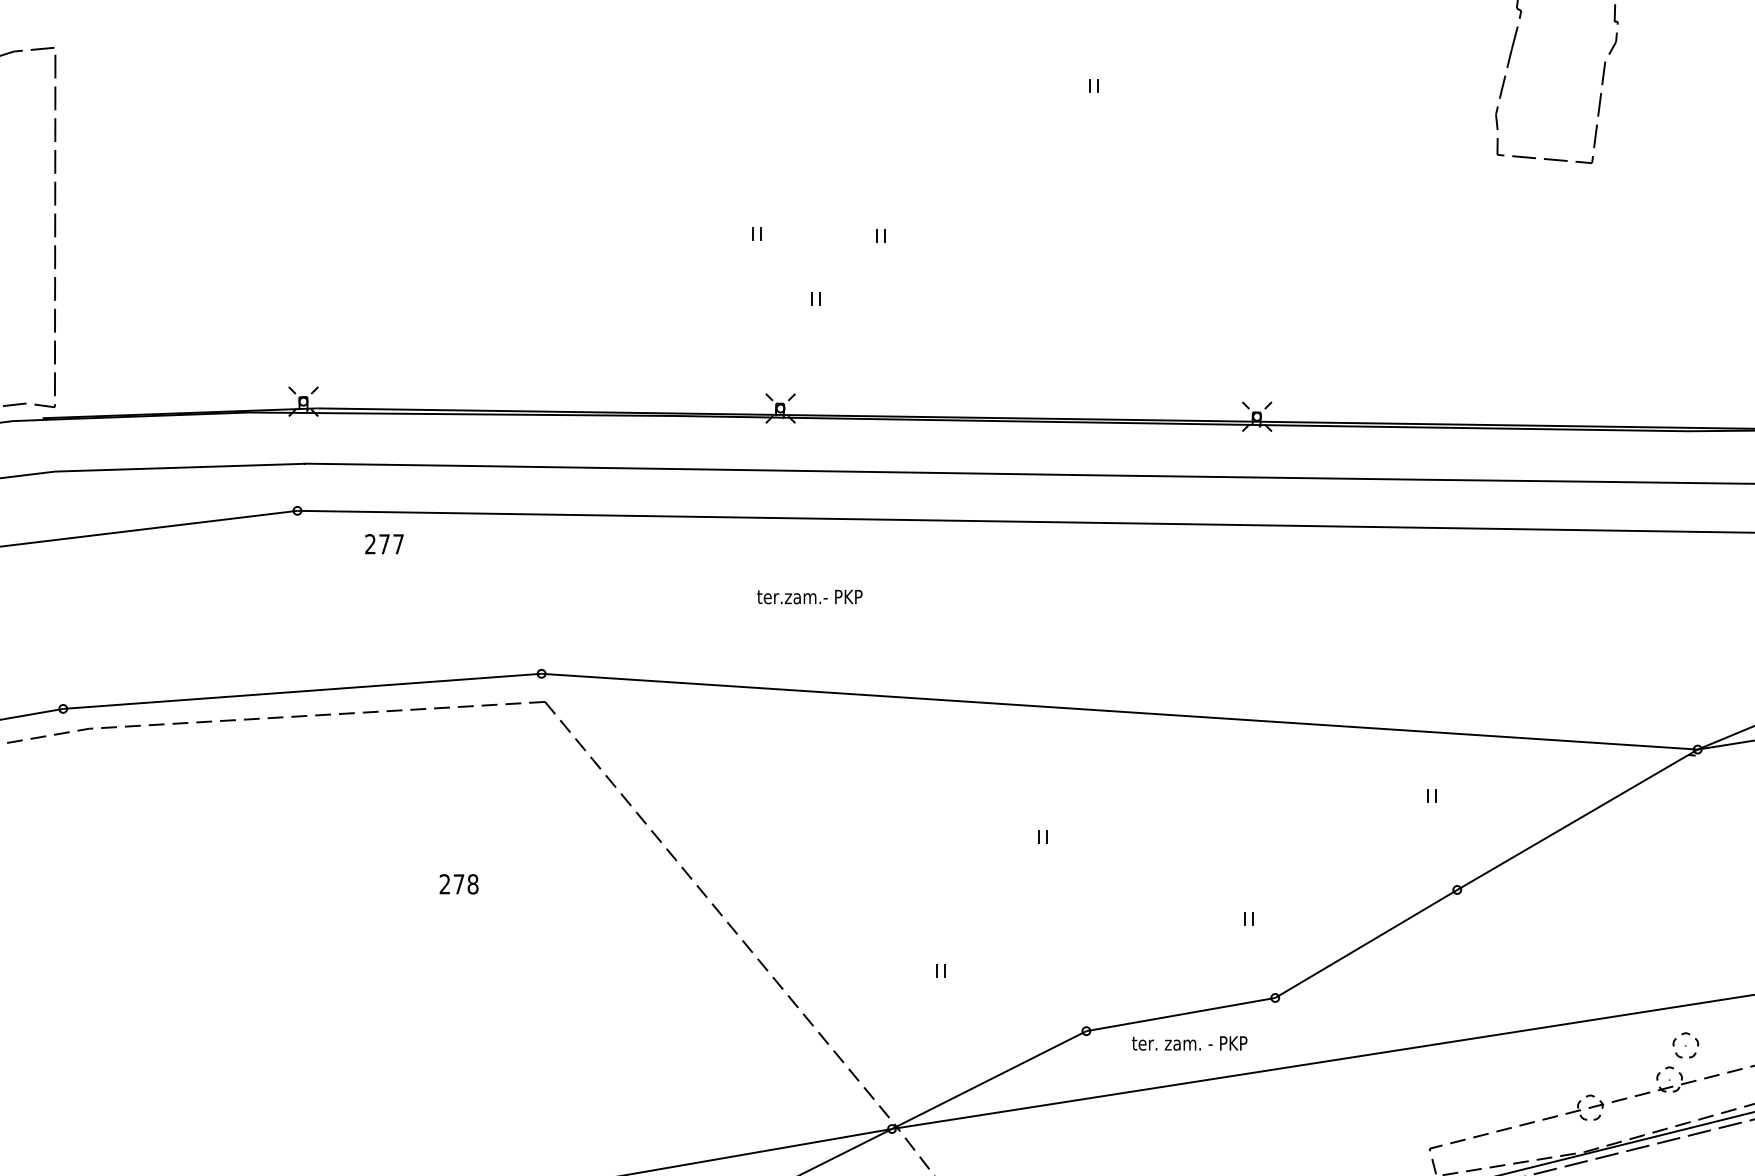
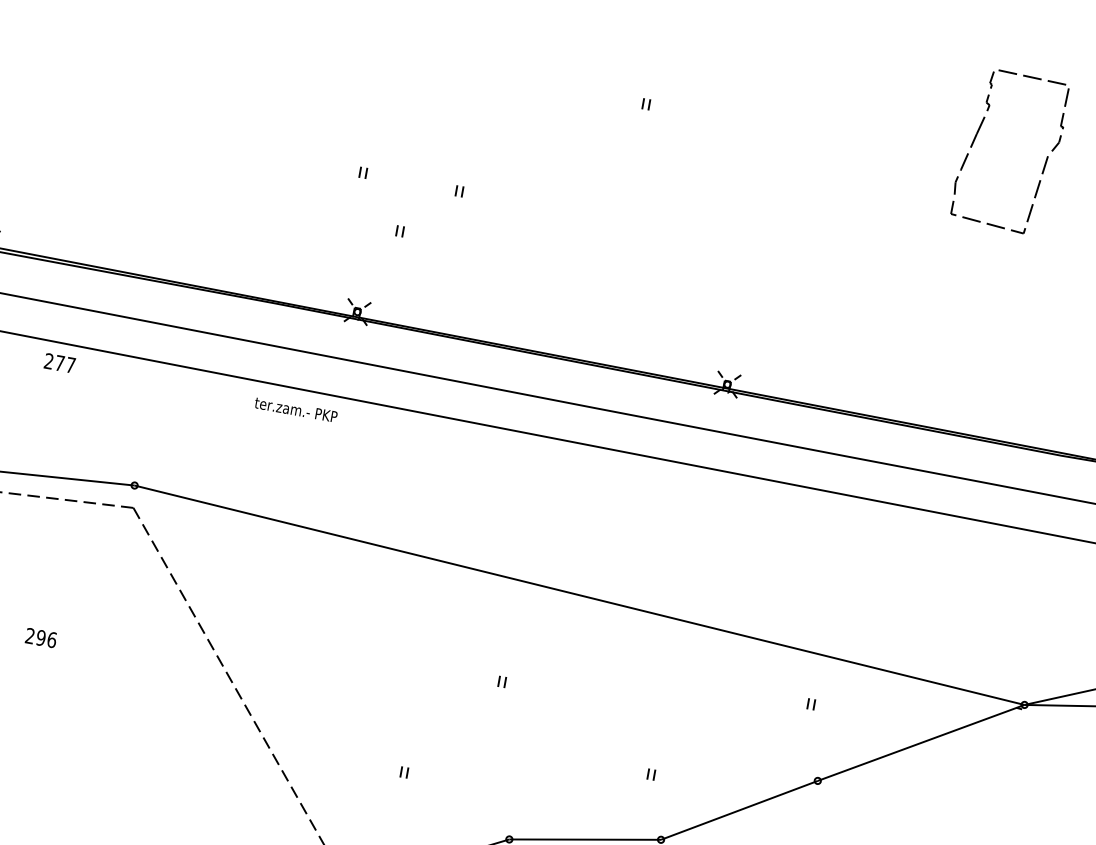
text: (384, 544) -> (59, 363), moved
text: (809, 596) -> (295, 409), moved
text: (465, 884) -> (46, 639), 278 -> 296

